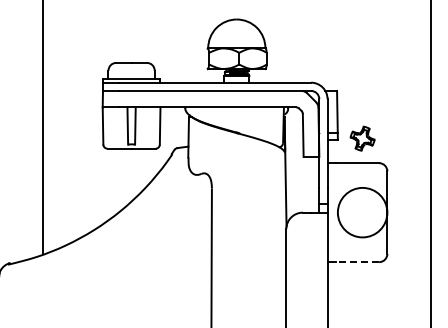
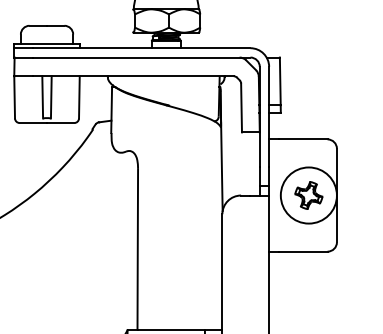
part: (362, 138) -> (308, 195), moved
line: (357, 262) -> (303, 252), dashed -> solid

